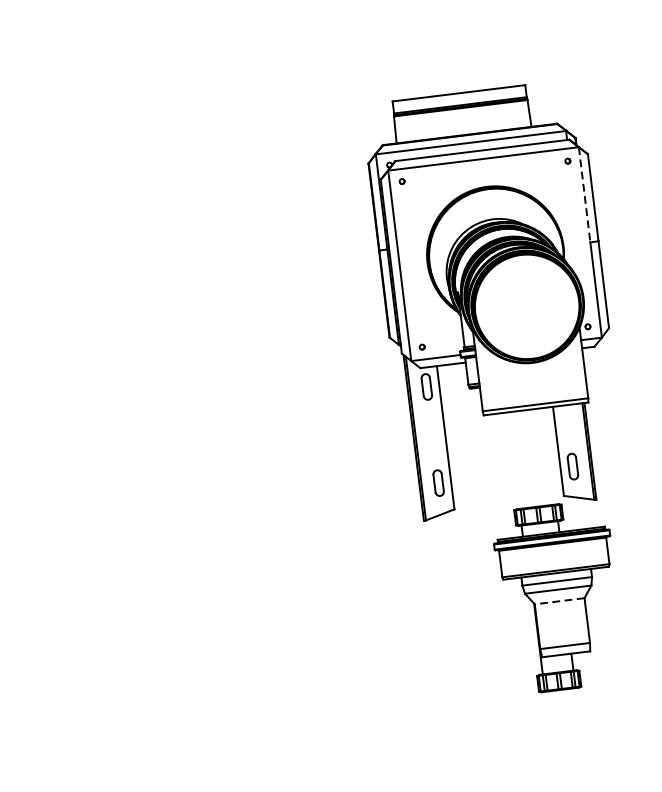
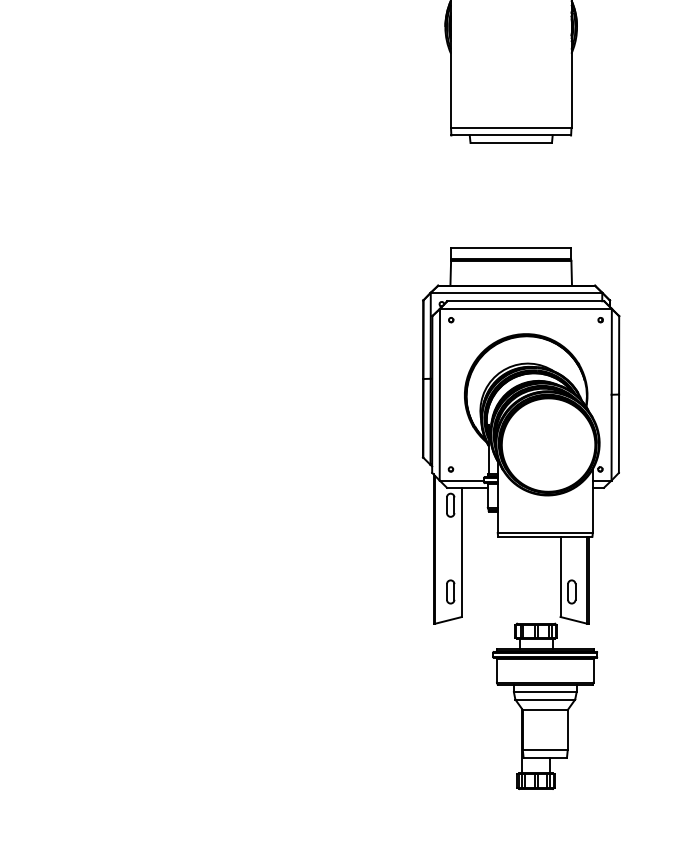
line: (584, 194) -> (611, 351), dashed -> solid
line: (558, 601) -> (544, 710), dashed -> solid

